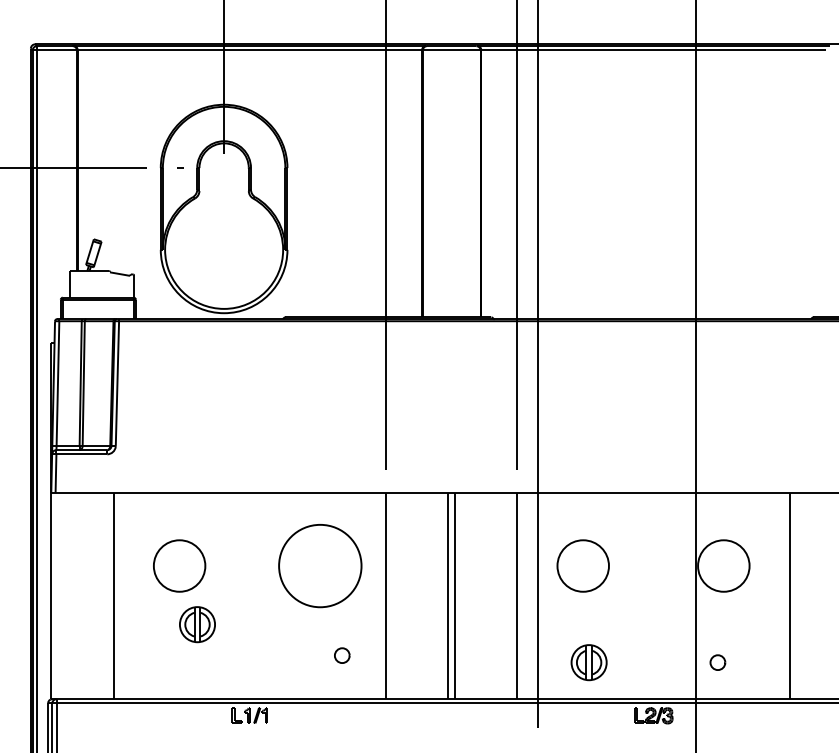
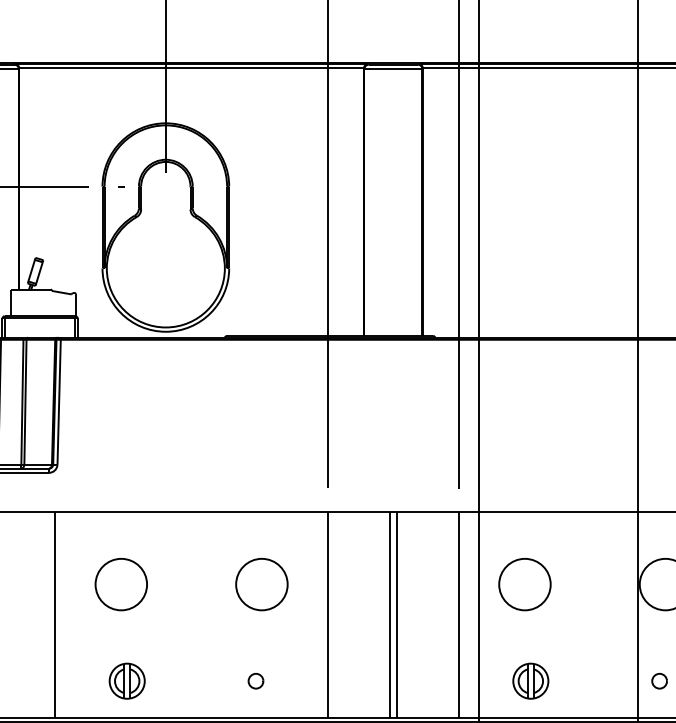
part: (319, 565) -> (261, 584), size x0.62
part: (197, 624) -> (127, 681), moved
curve: (345, 650) -> (259, 676), moved

